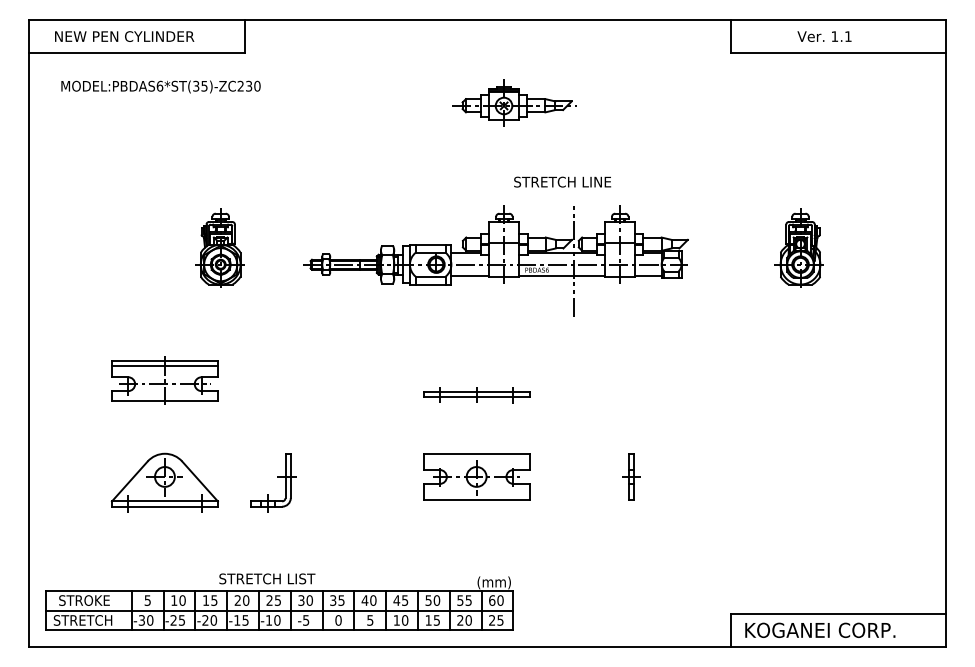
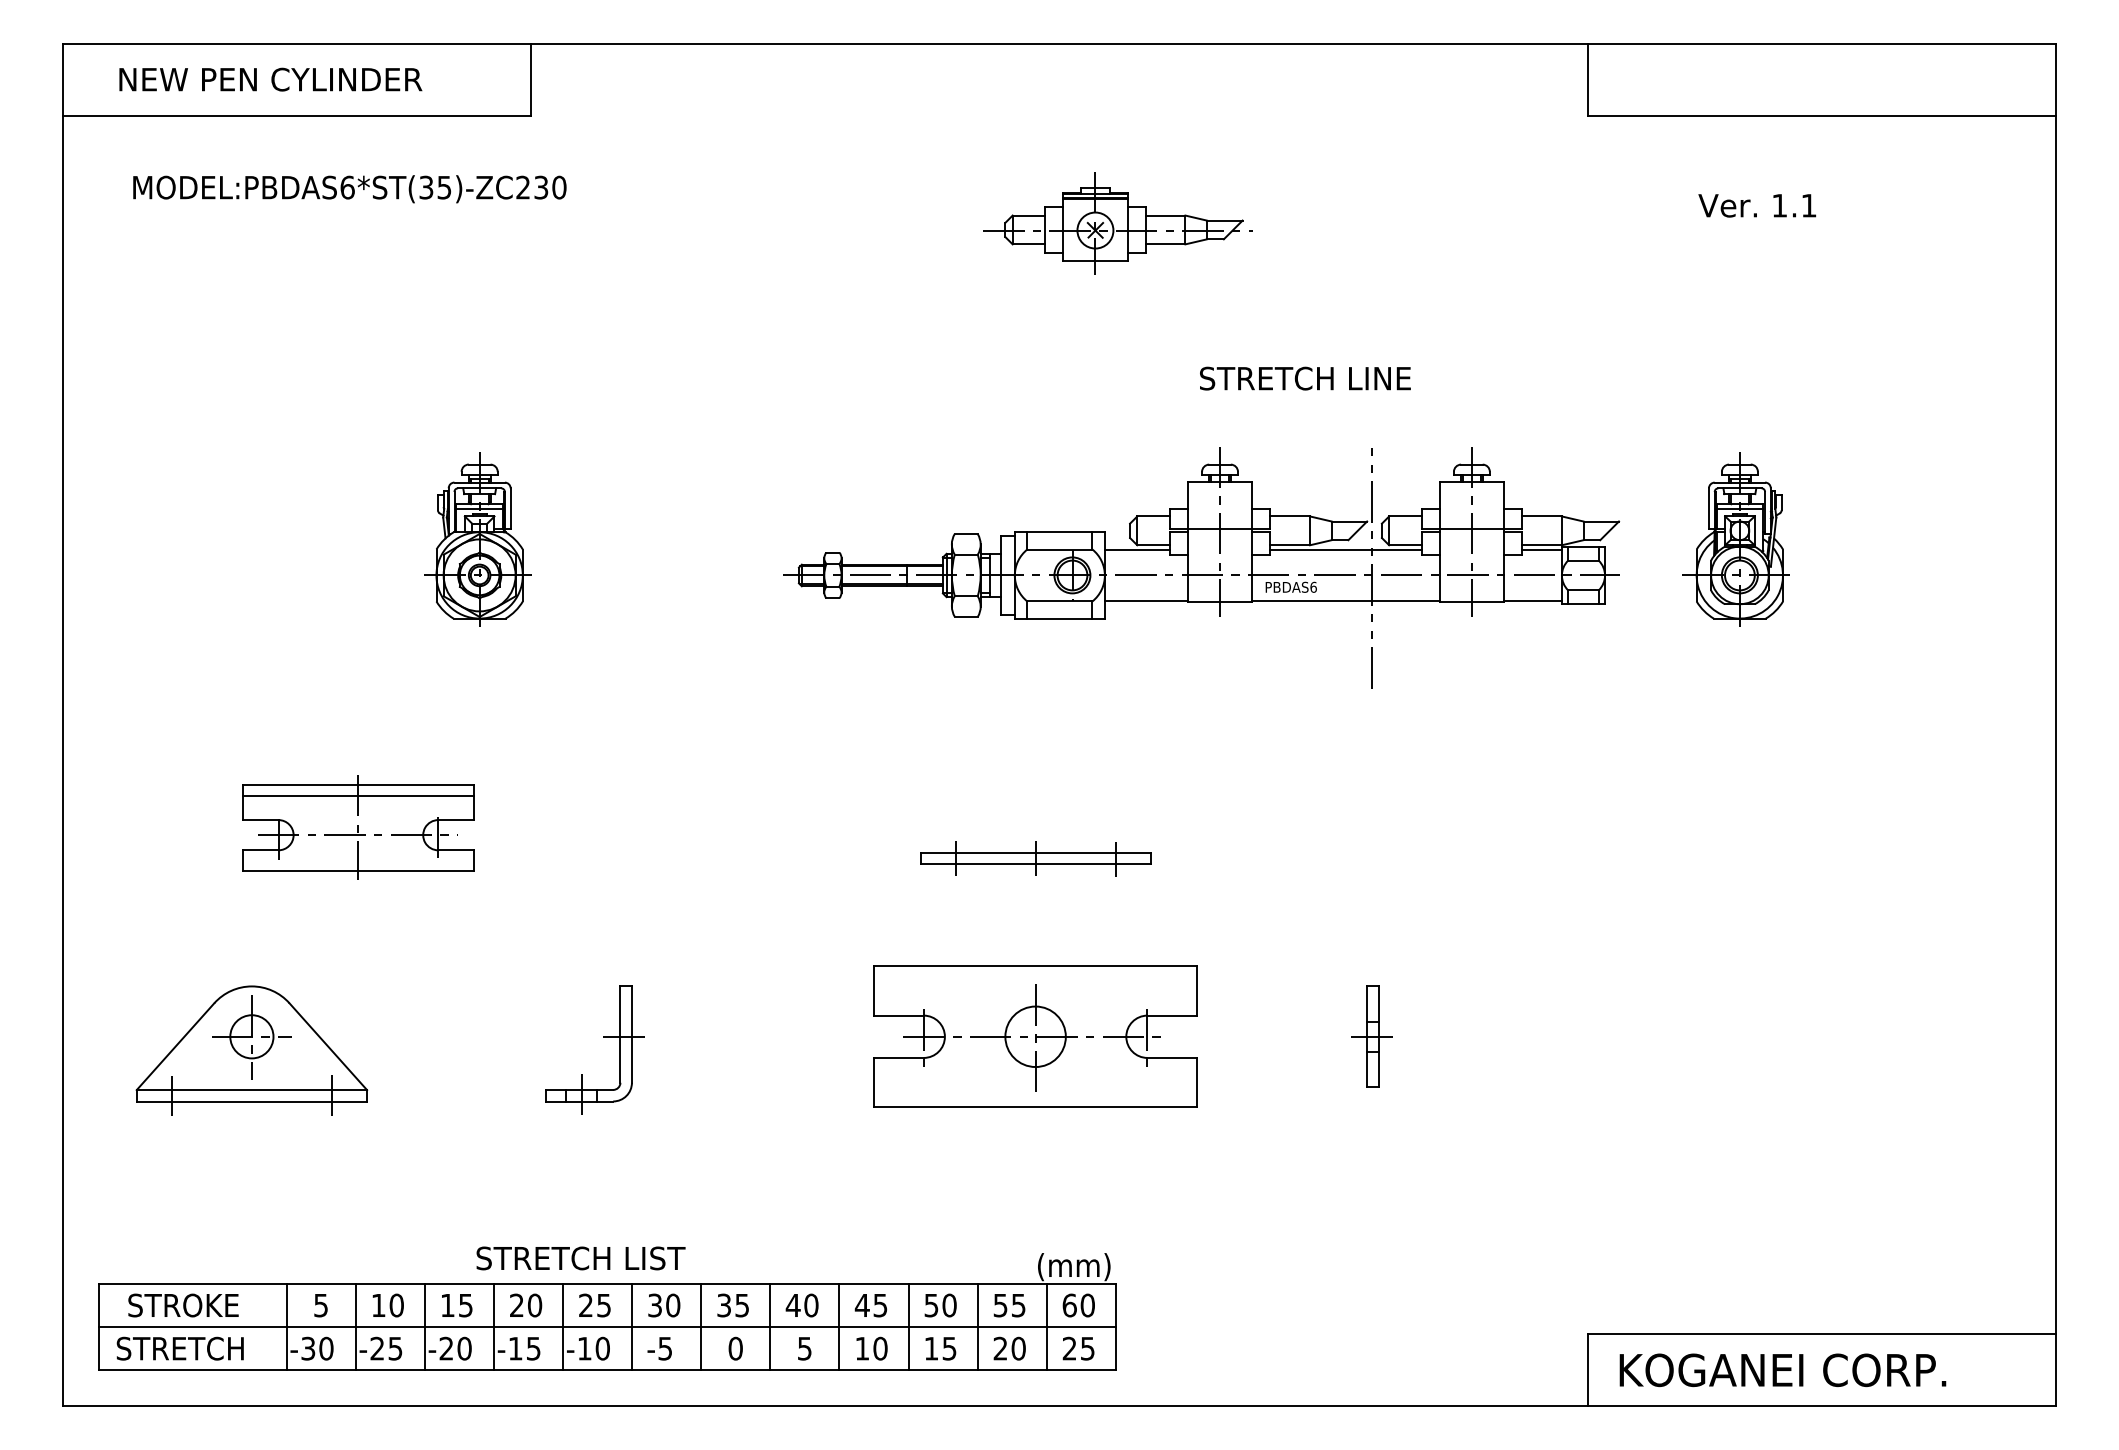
text: (824, 36) -> (1757, 205), moved
text: (562, 181) -> (1305, 377), moved
part: (495, 260) -> (1200, 566), moved
part: (476, 476) -> (1035, 1035), size x1.4
part: (164, 482) -> (250, 1048), moved

